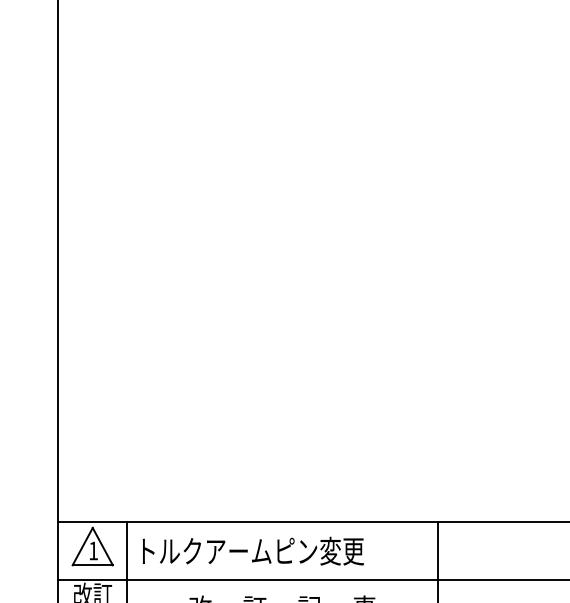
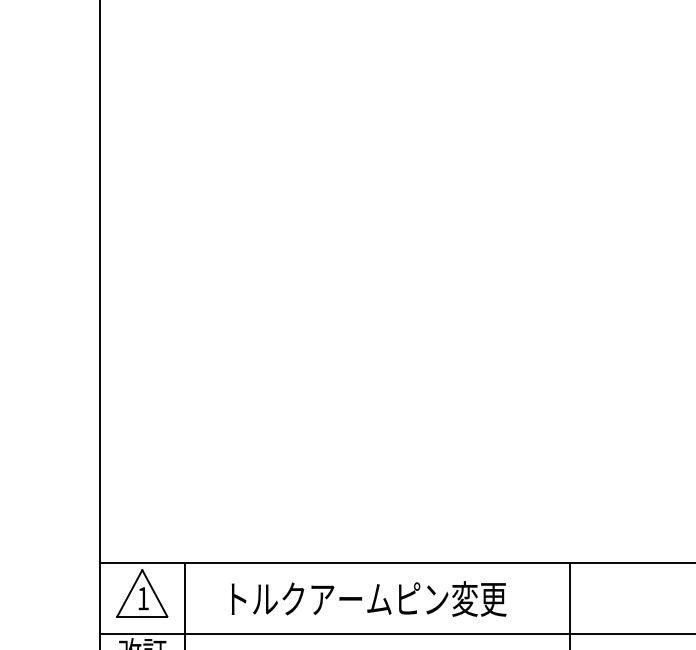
text: (253, 550) -> (369, 598), moved

